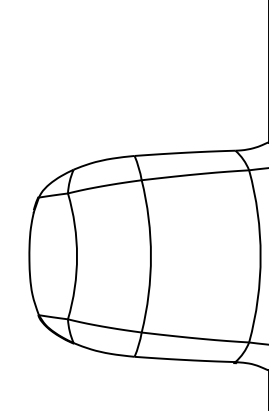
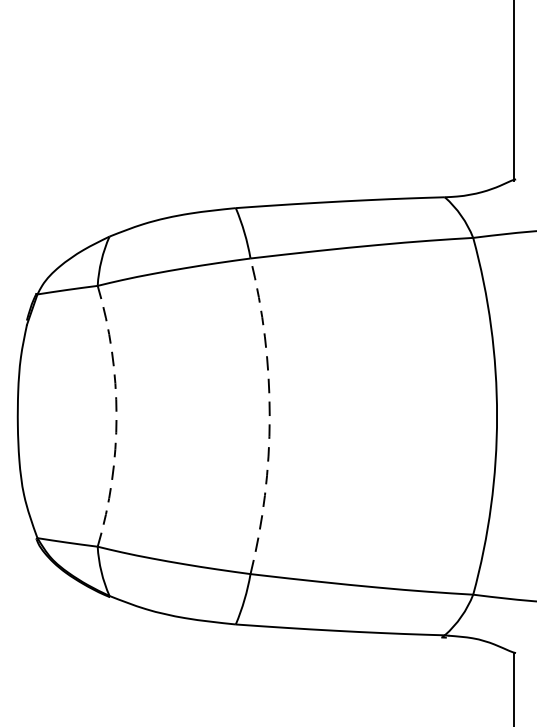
arc: (77, 256) -> (117, 416), solid -> dashed
arc: (150, 256) -> (268, 416), solid -> dashed

